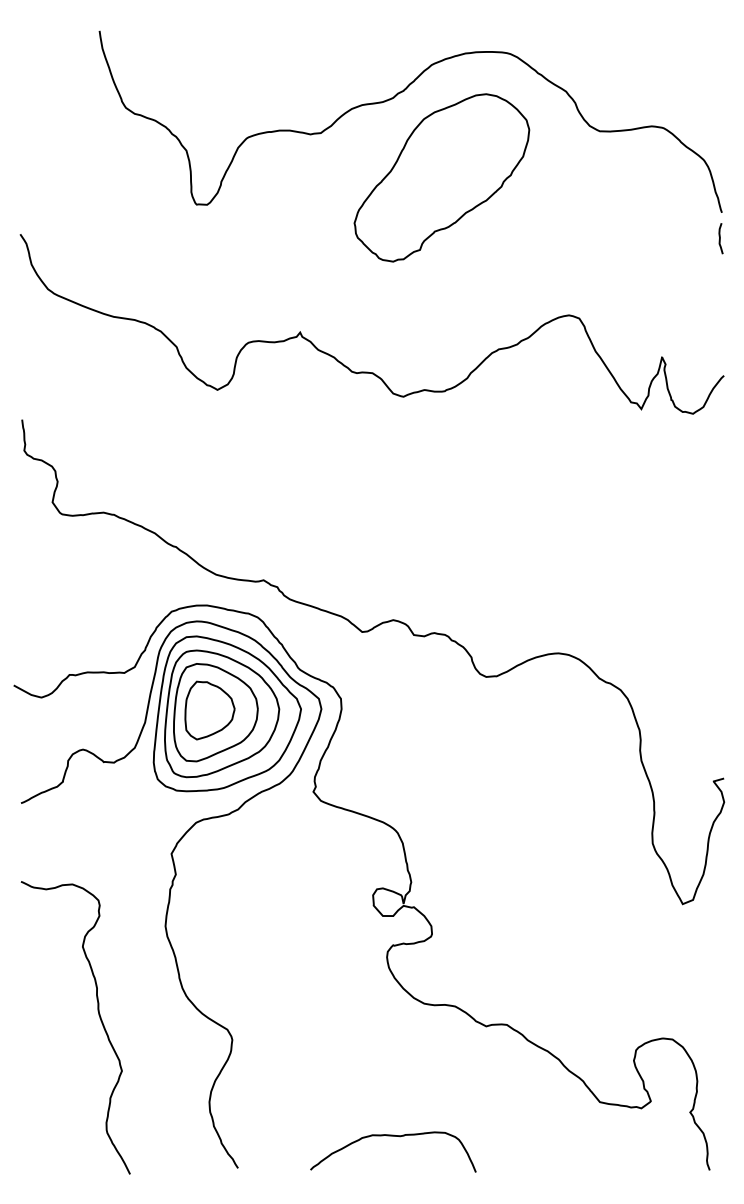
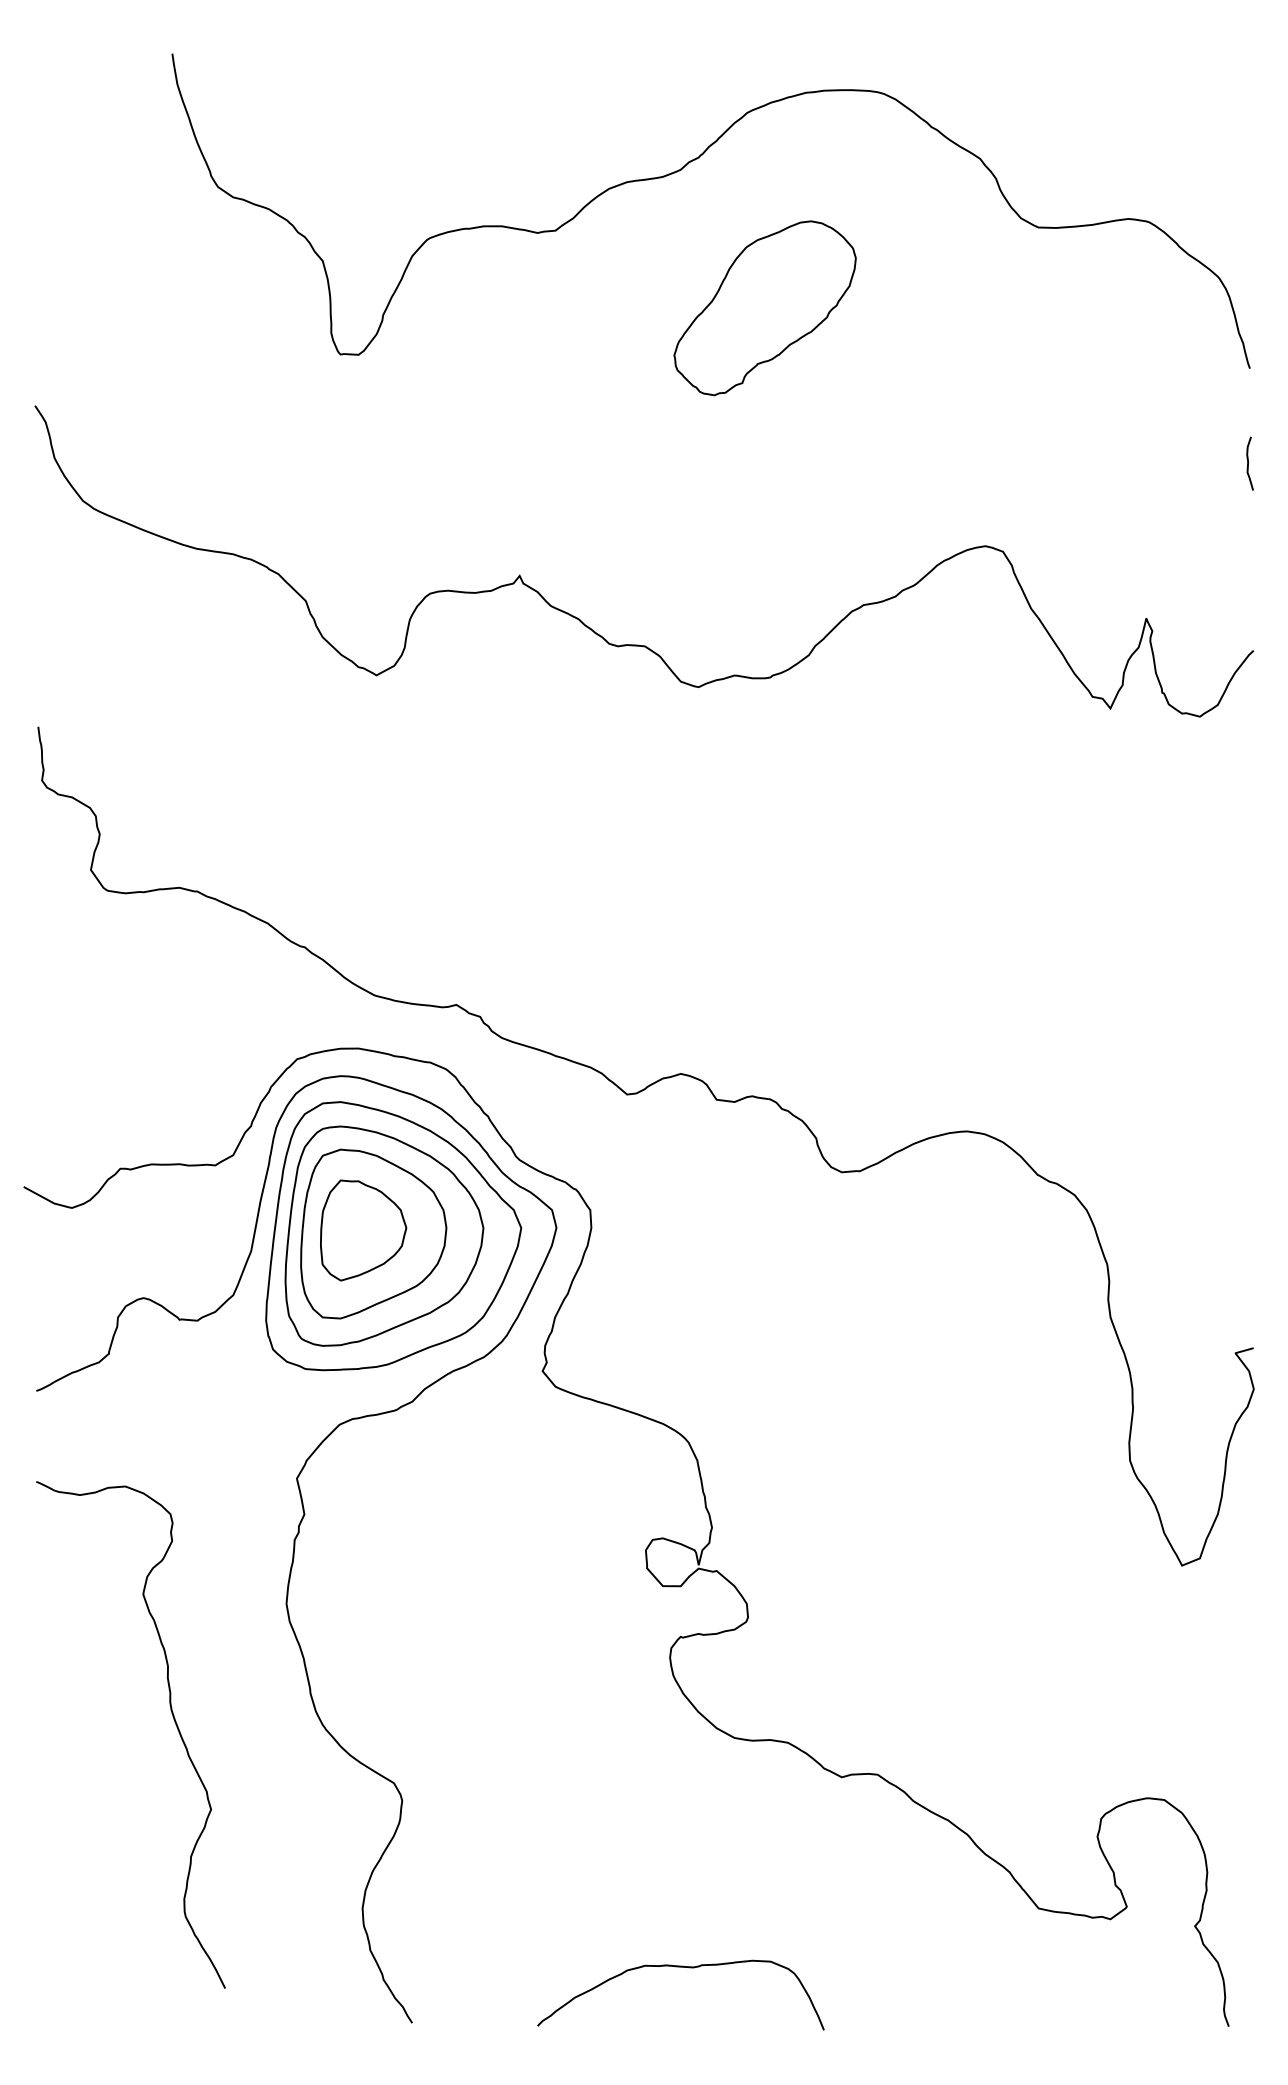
part: (441, 177) -> (764, 307), size x0.6
curve: (720, 238) -> (1249, 463), moved
curve: (99, 1018) -> (172, 1718), moved

